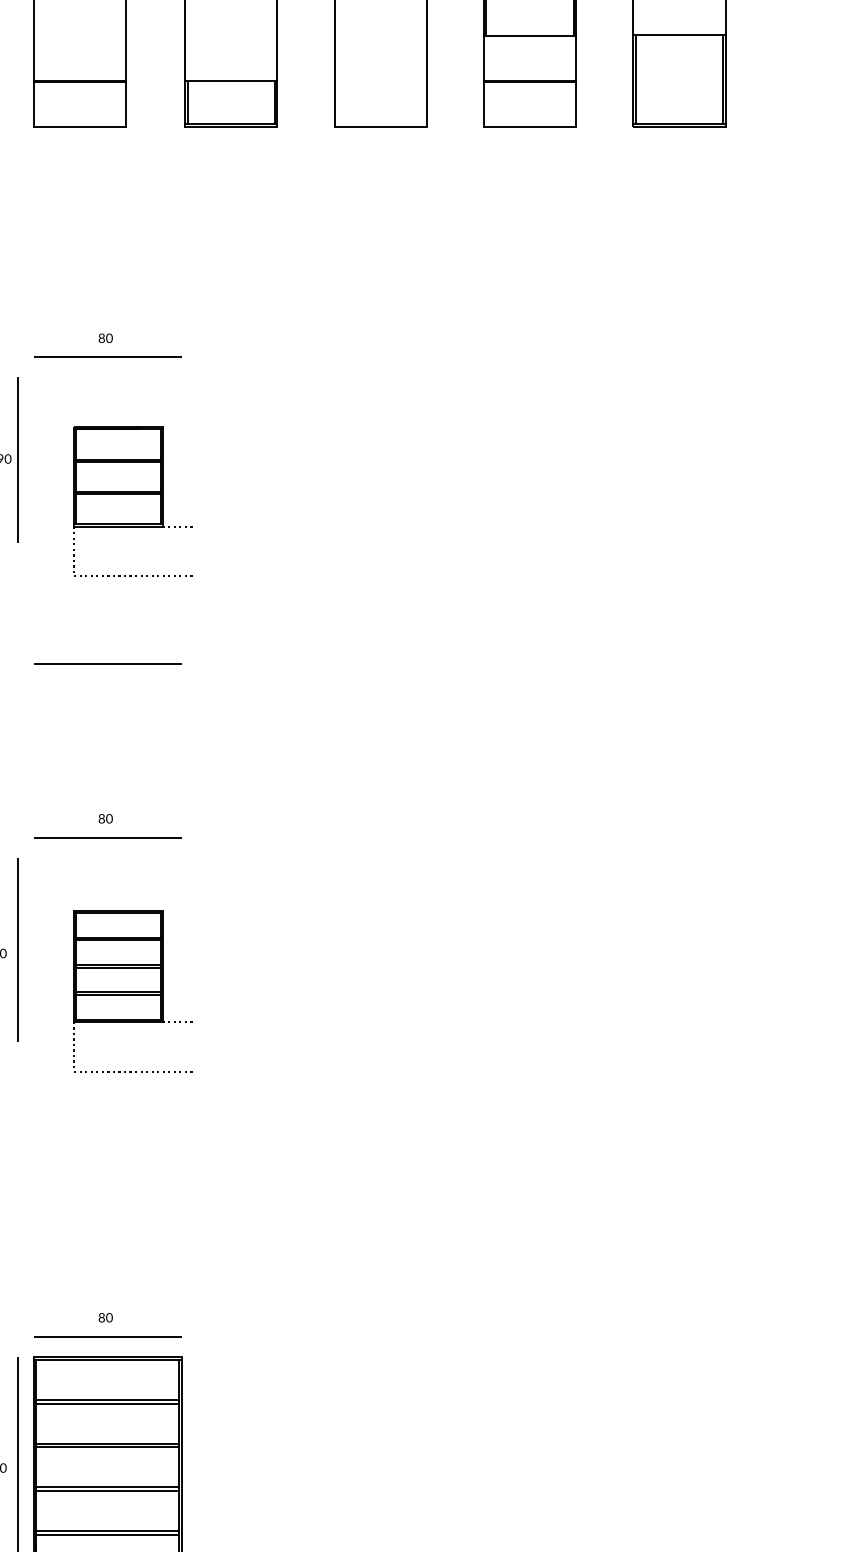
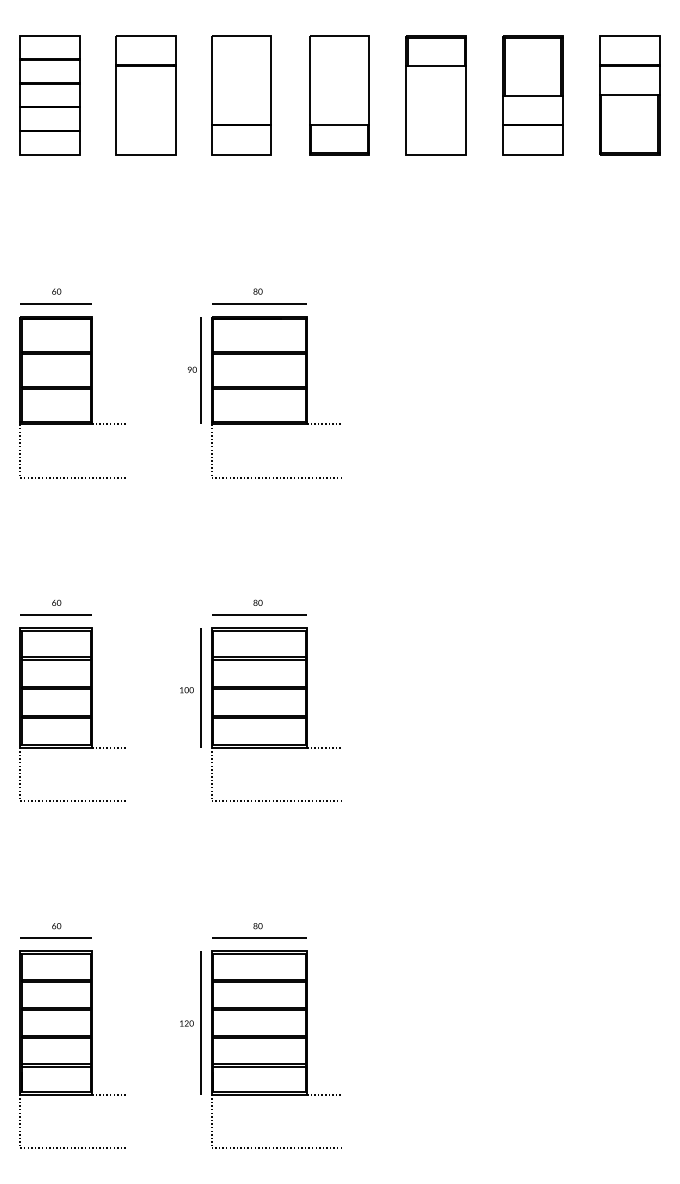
part: (134, 501) -> (276, 397), size x1.67
line: (108, 663) -> (259, 502), removed
part: (134, 991) -> (276, 714), size x1.67

